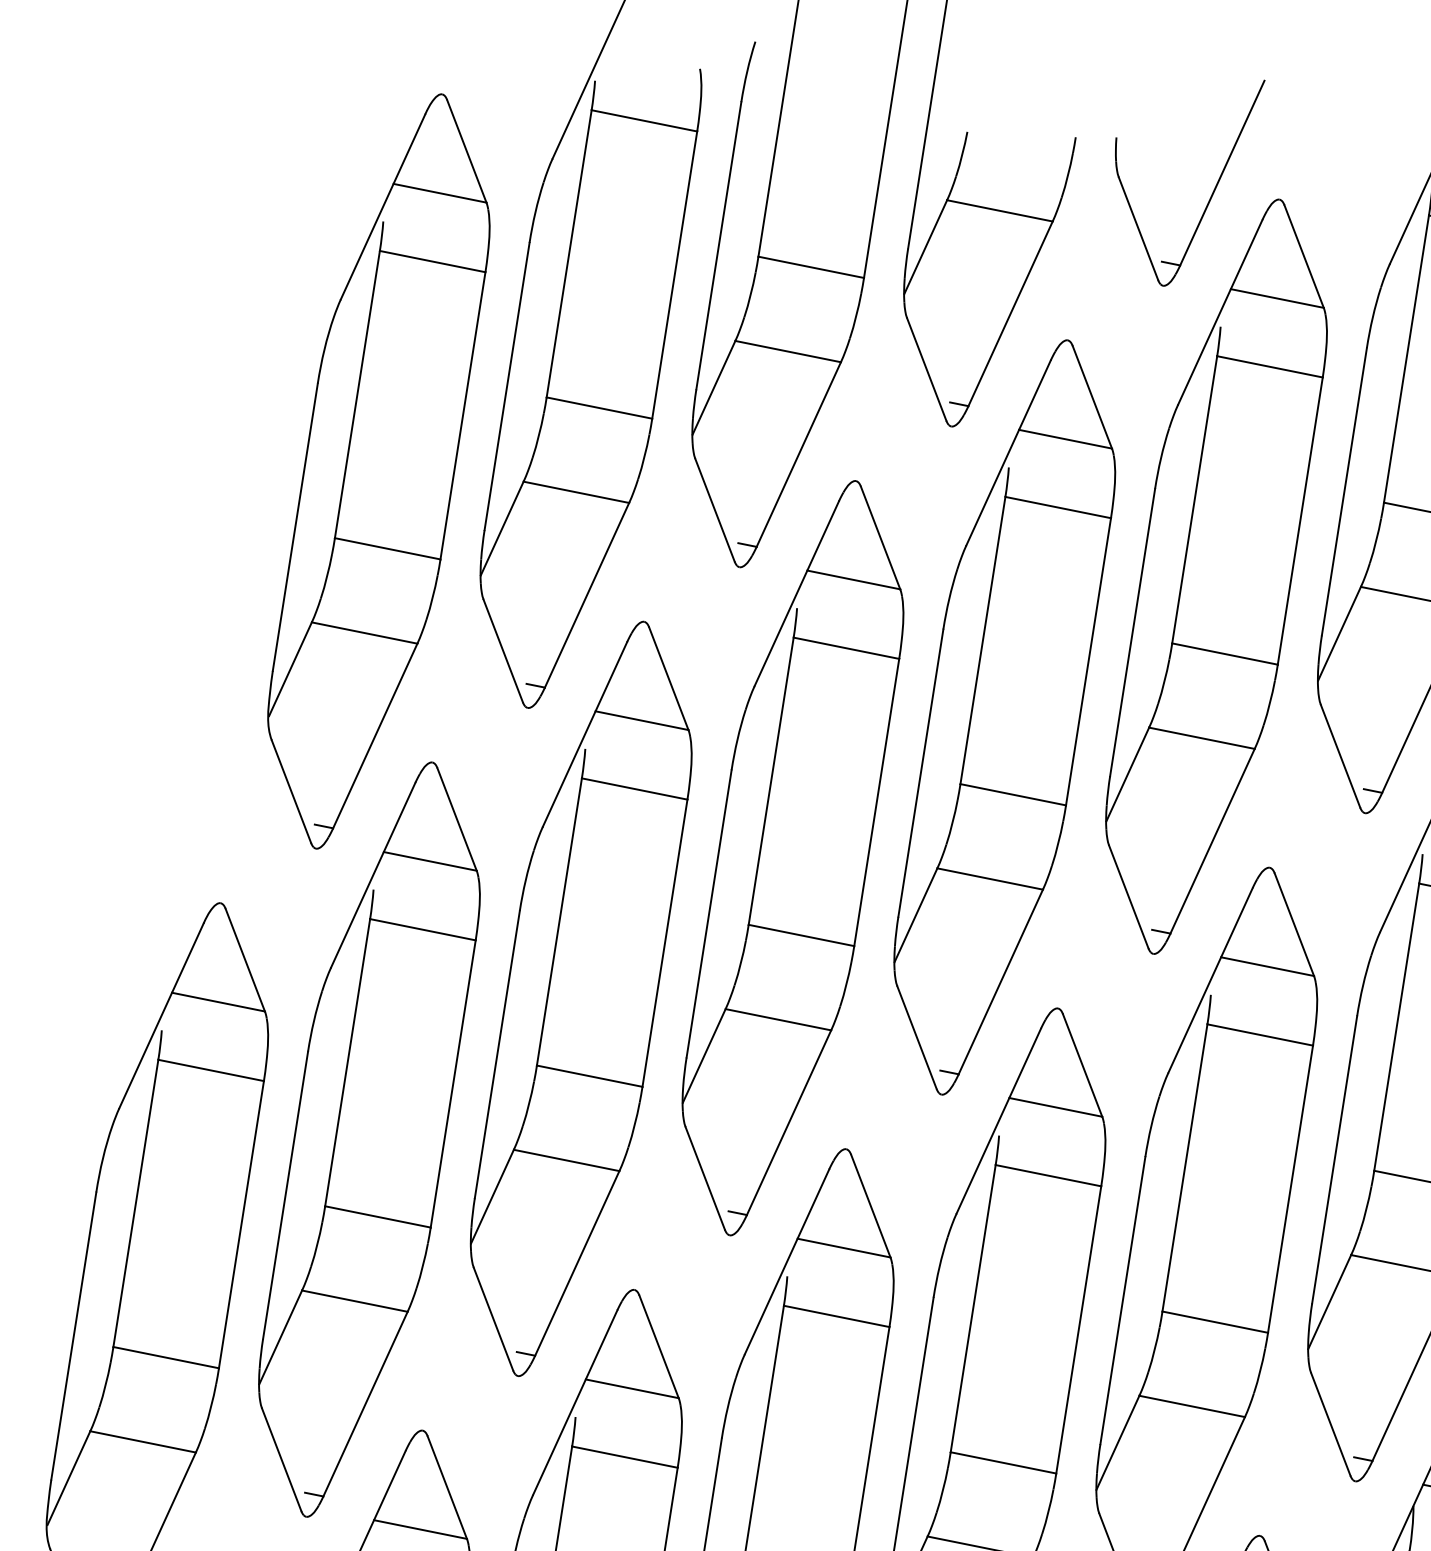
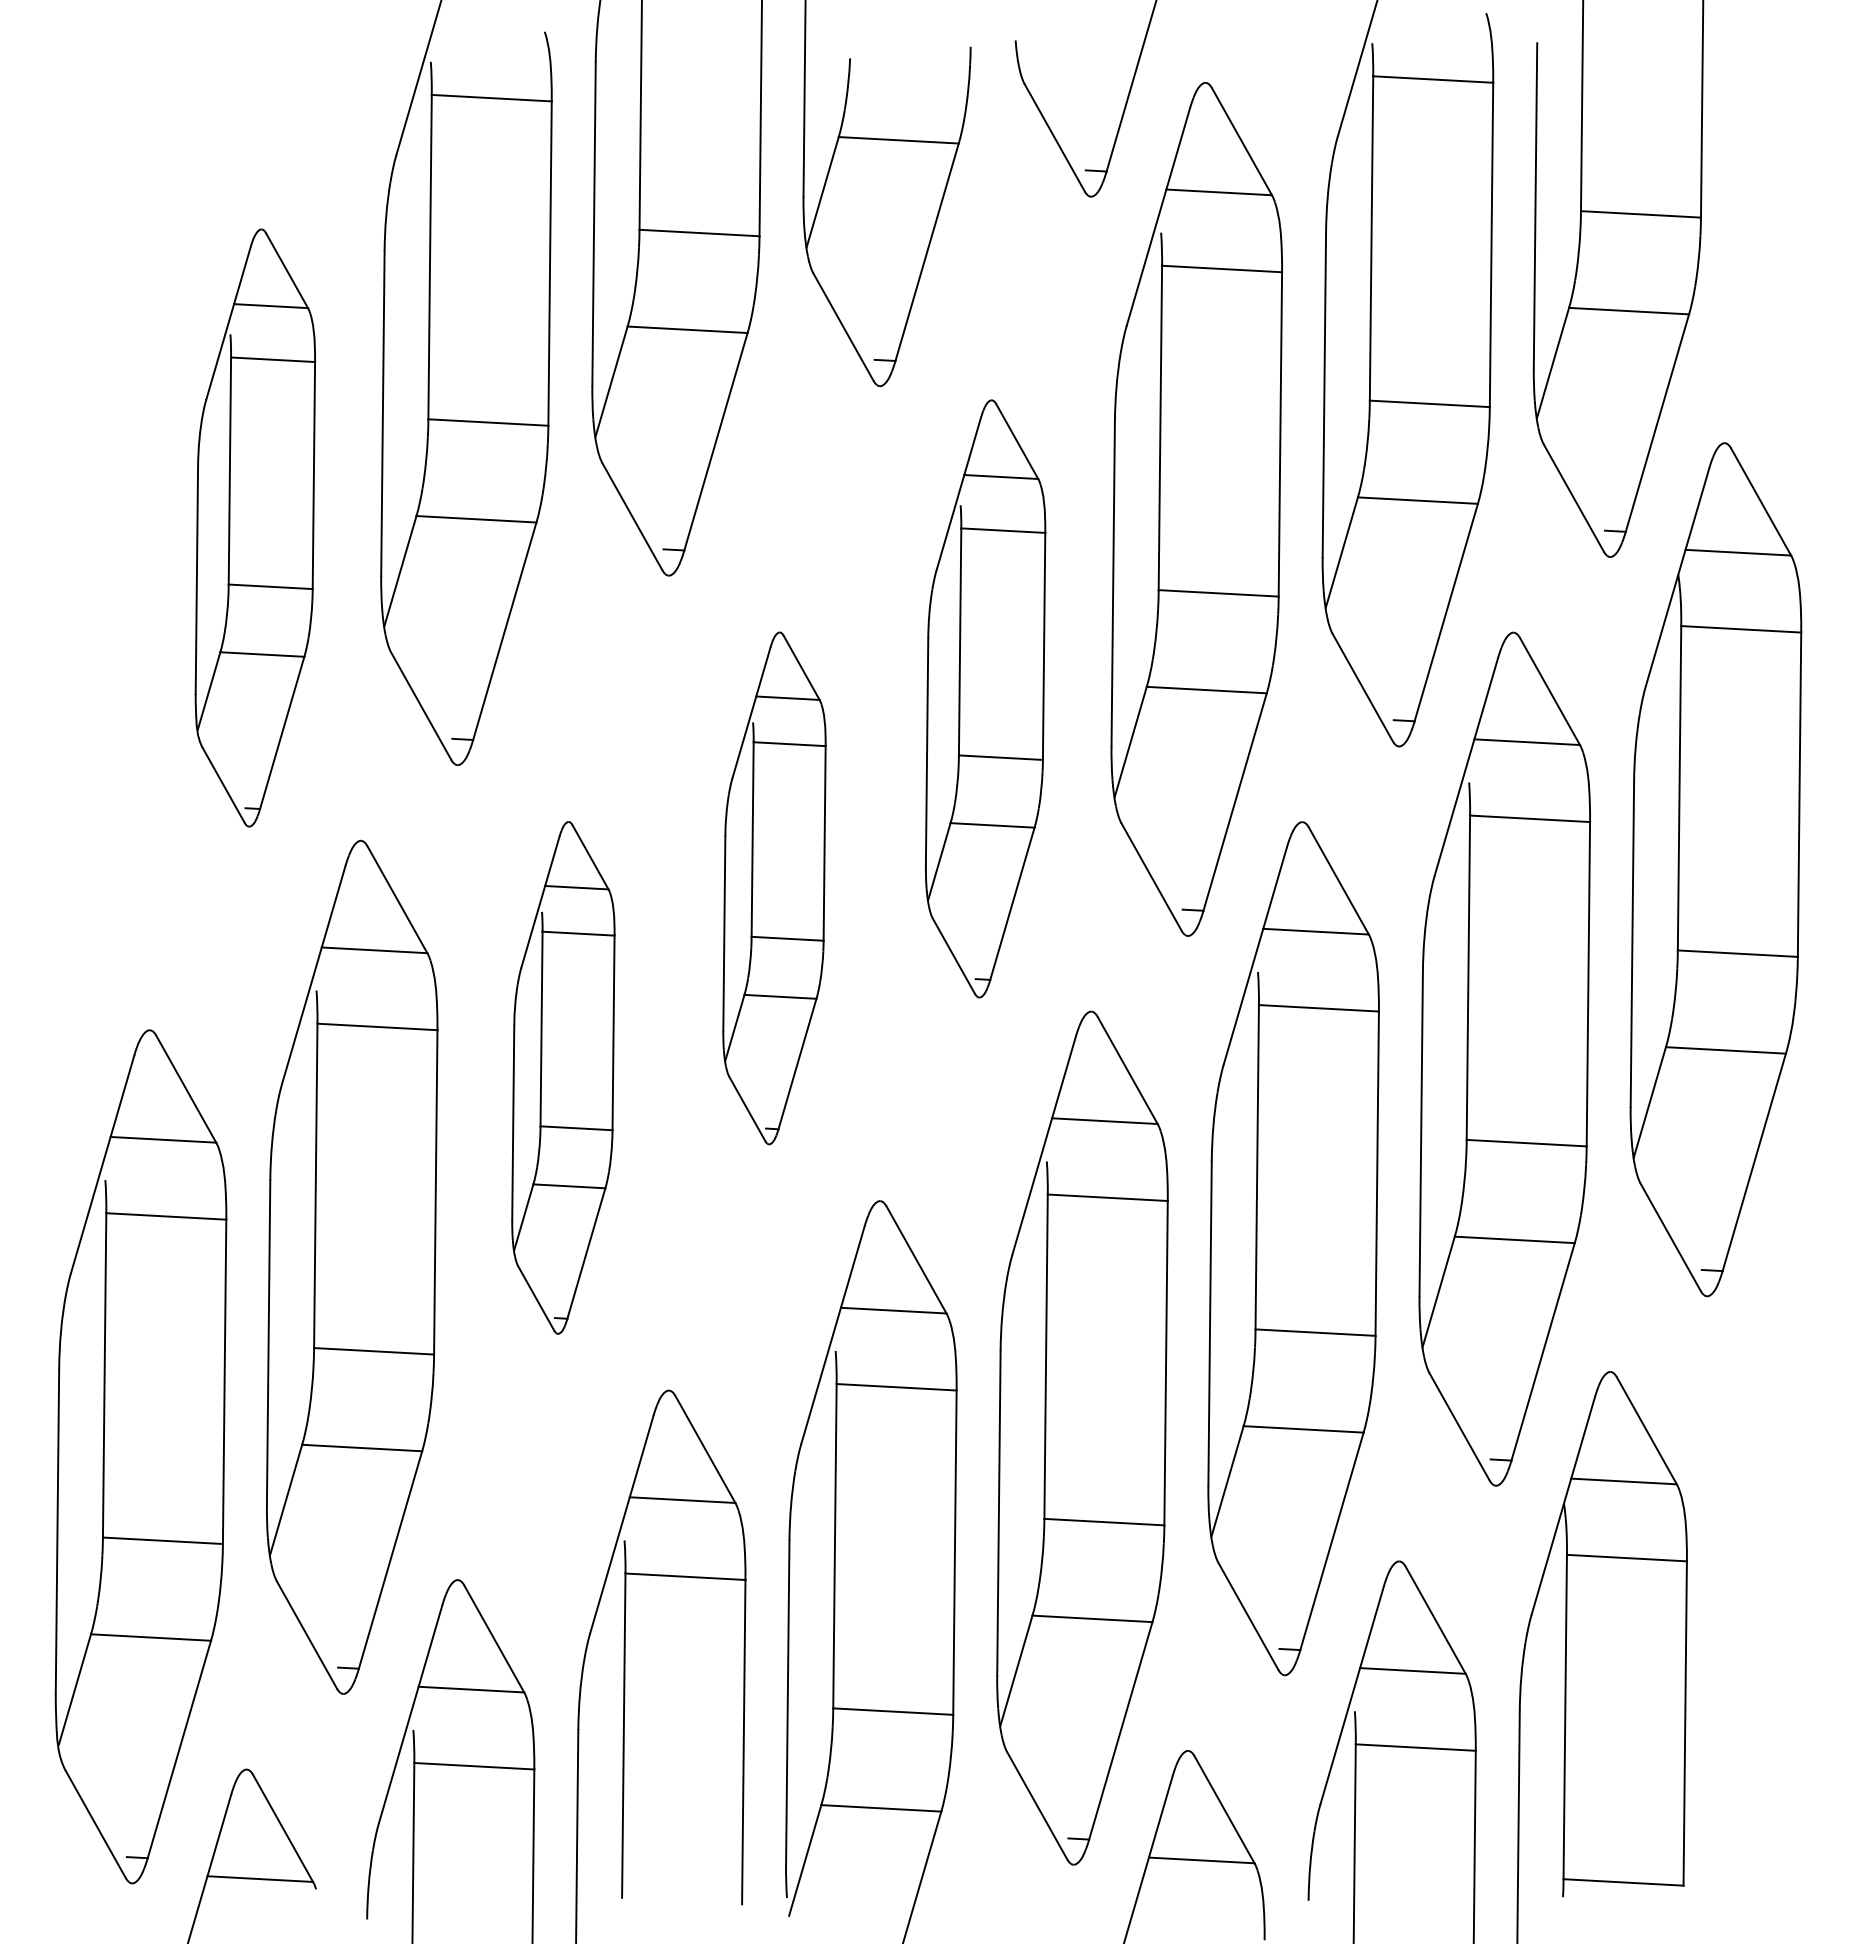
part: (379, 471) -> (255, 527), size x0.7
part: (1004, 717) -> (985, 698), size x0.7
part: (792, 858) -> (774, 888), size x0.6
part: (581, 998) -> (563, 1077), size x0.6

